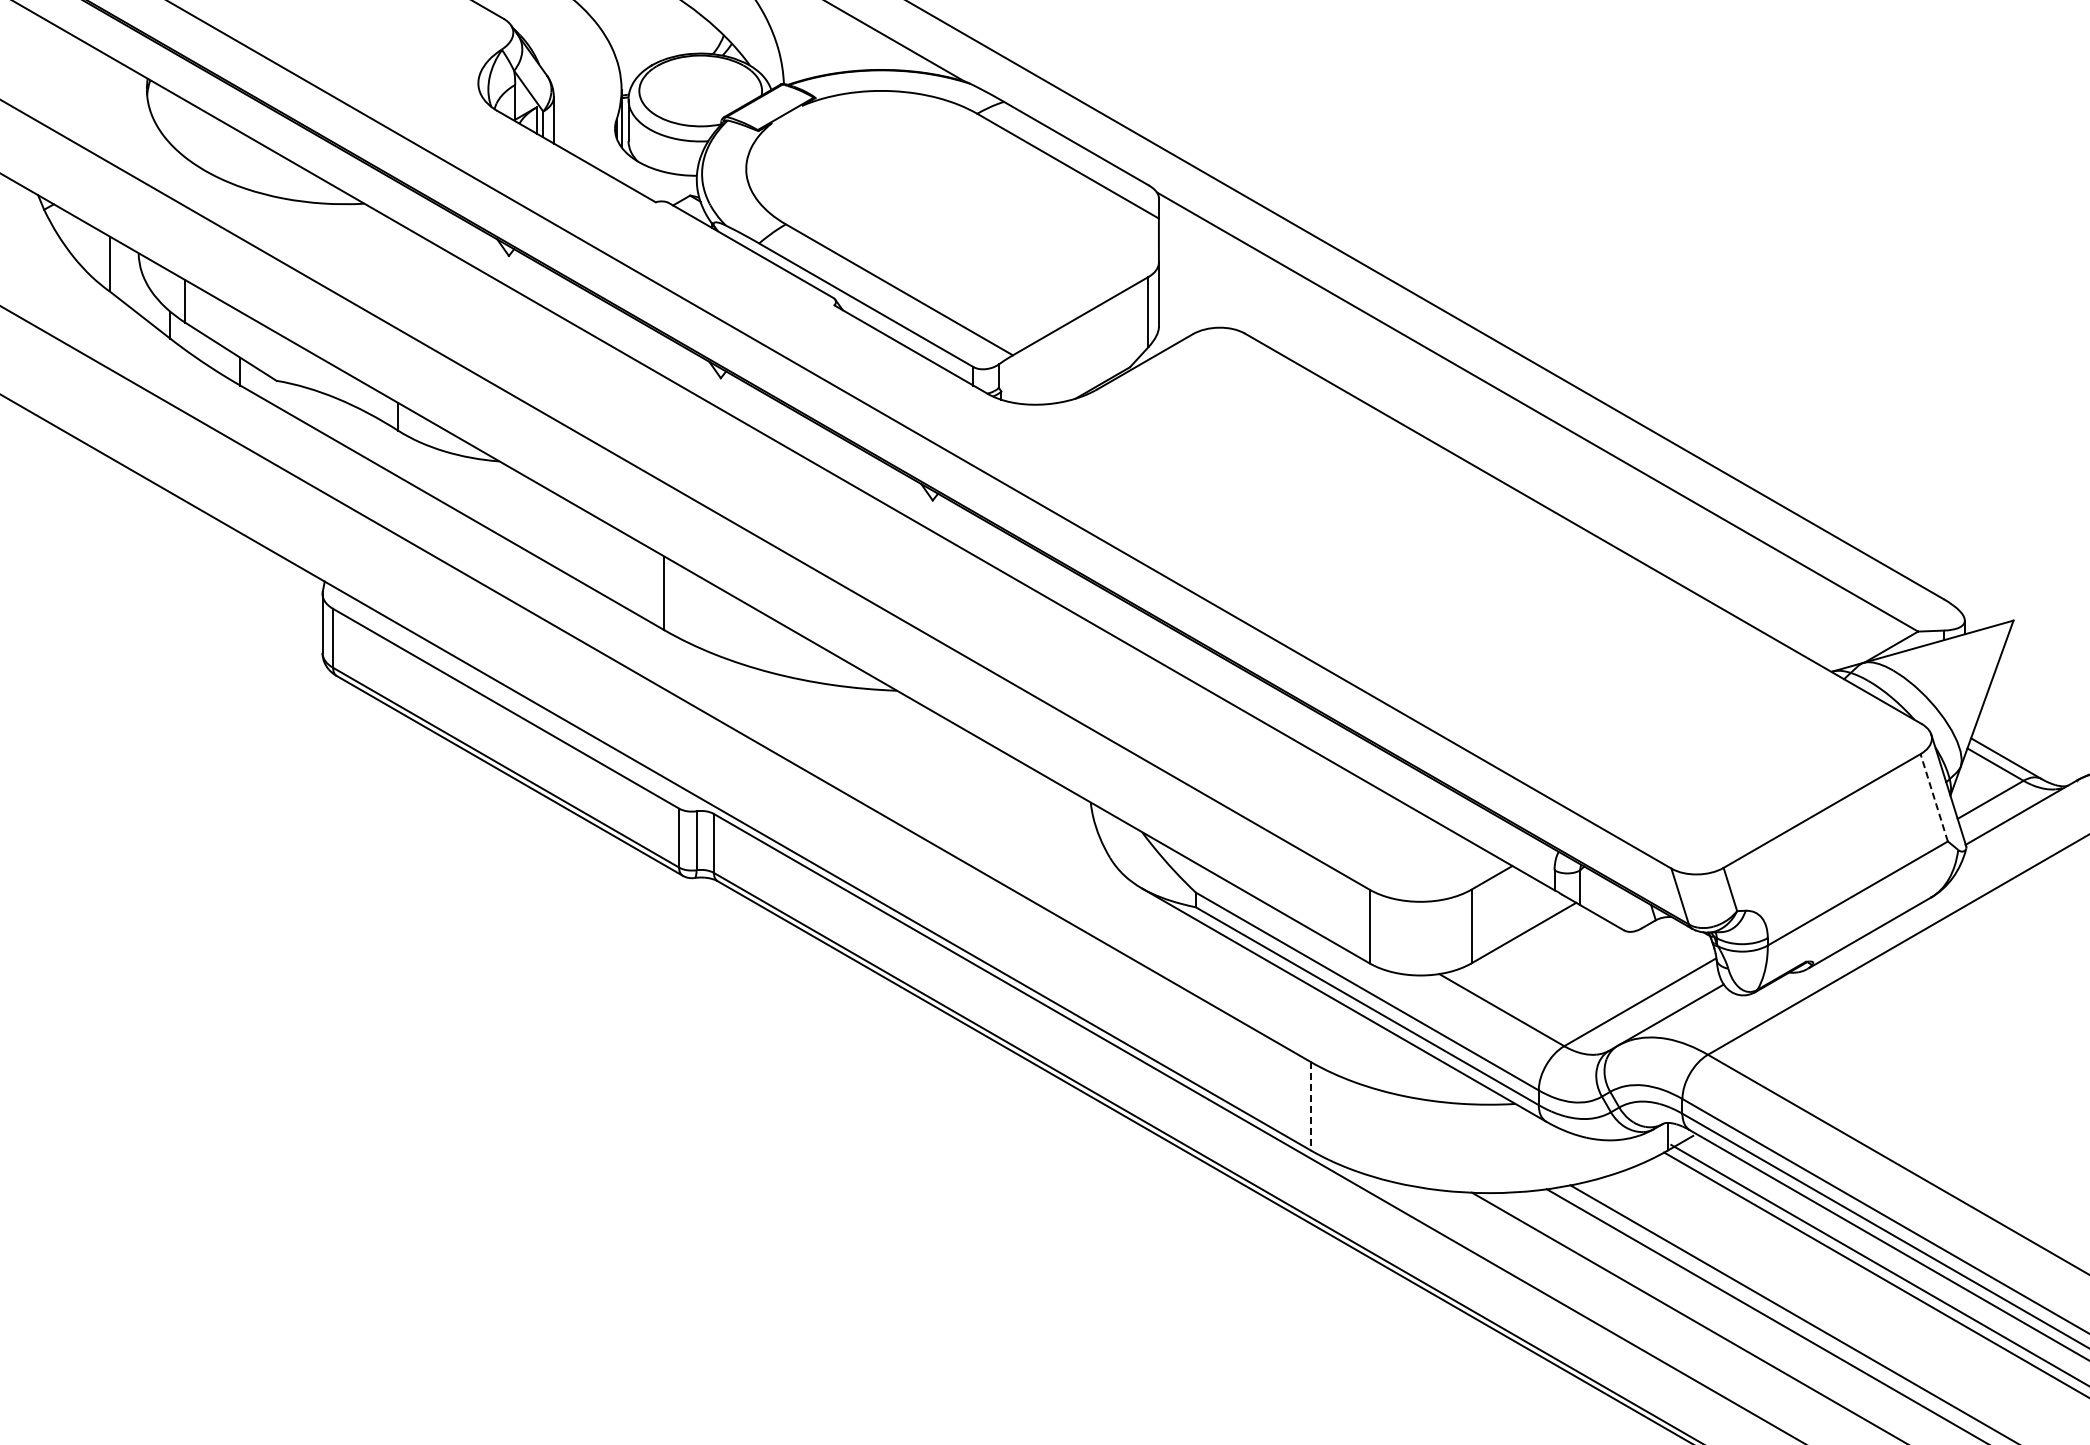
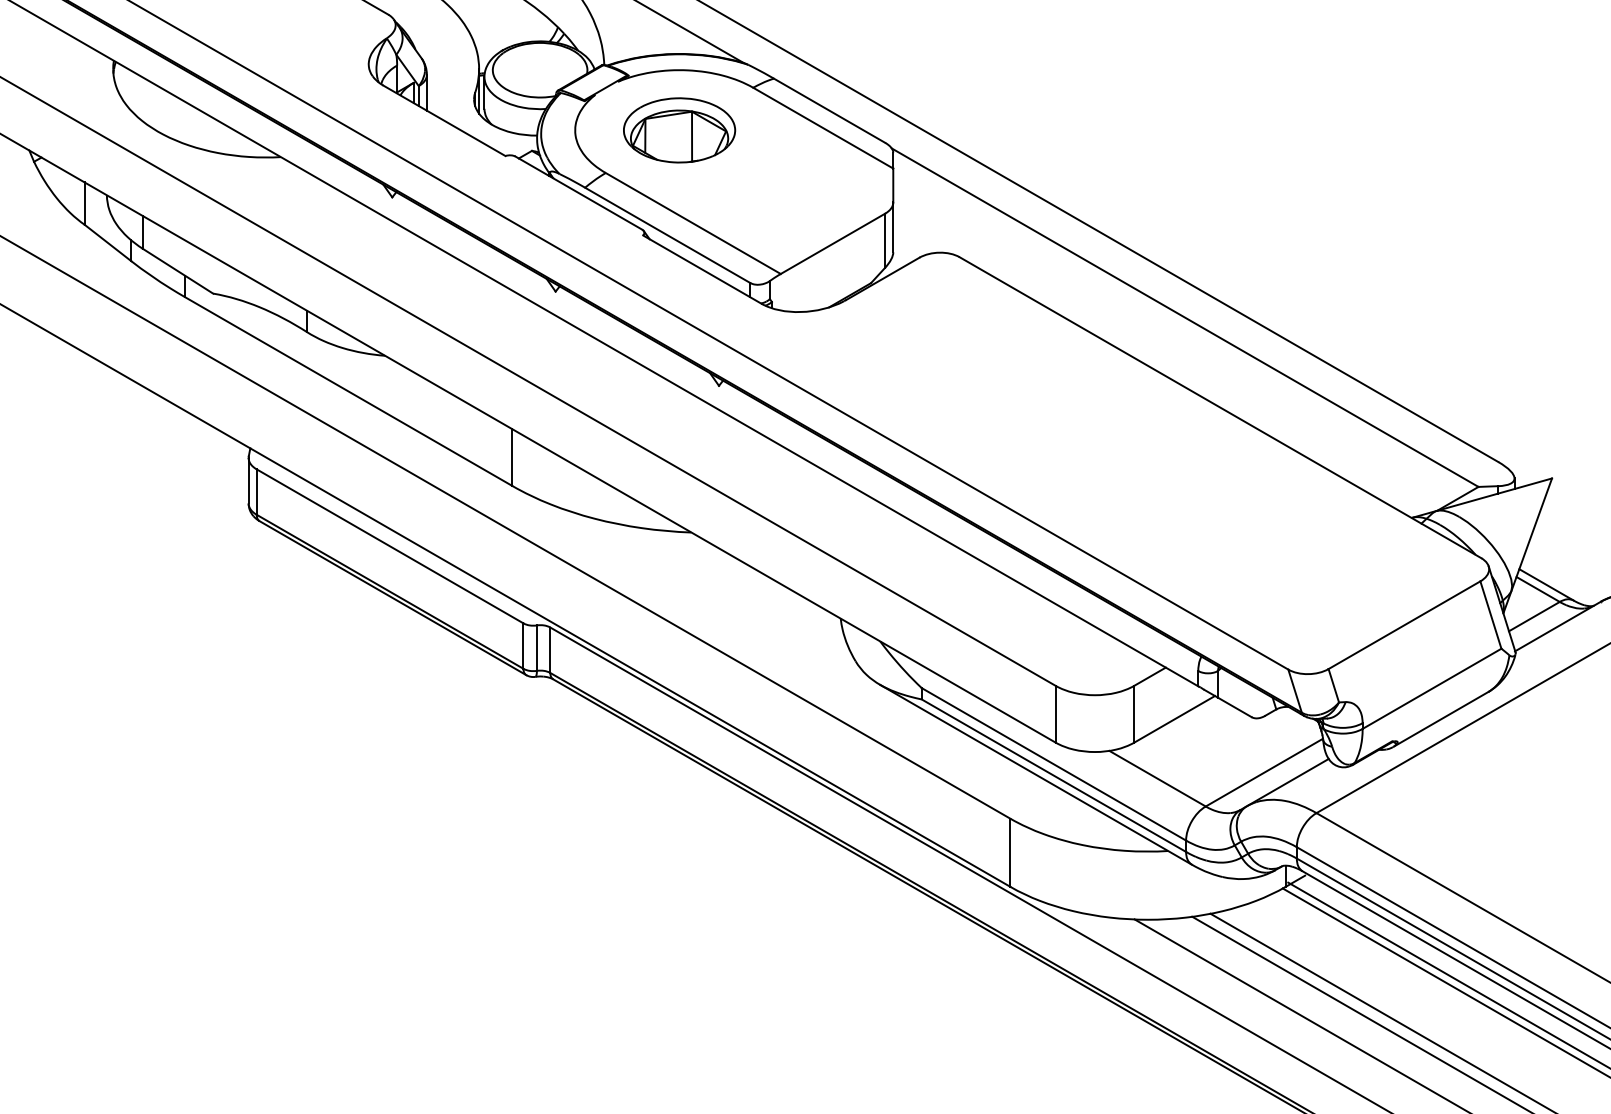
part: (881, 168) -> (679, 129), added
line: (1934, 797) -> (1491, 614), dashed -> solid
line: (1310, 1106) -> (1010, 852), dashed -> solid

